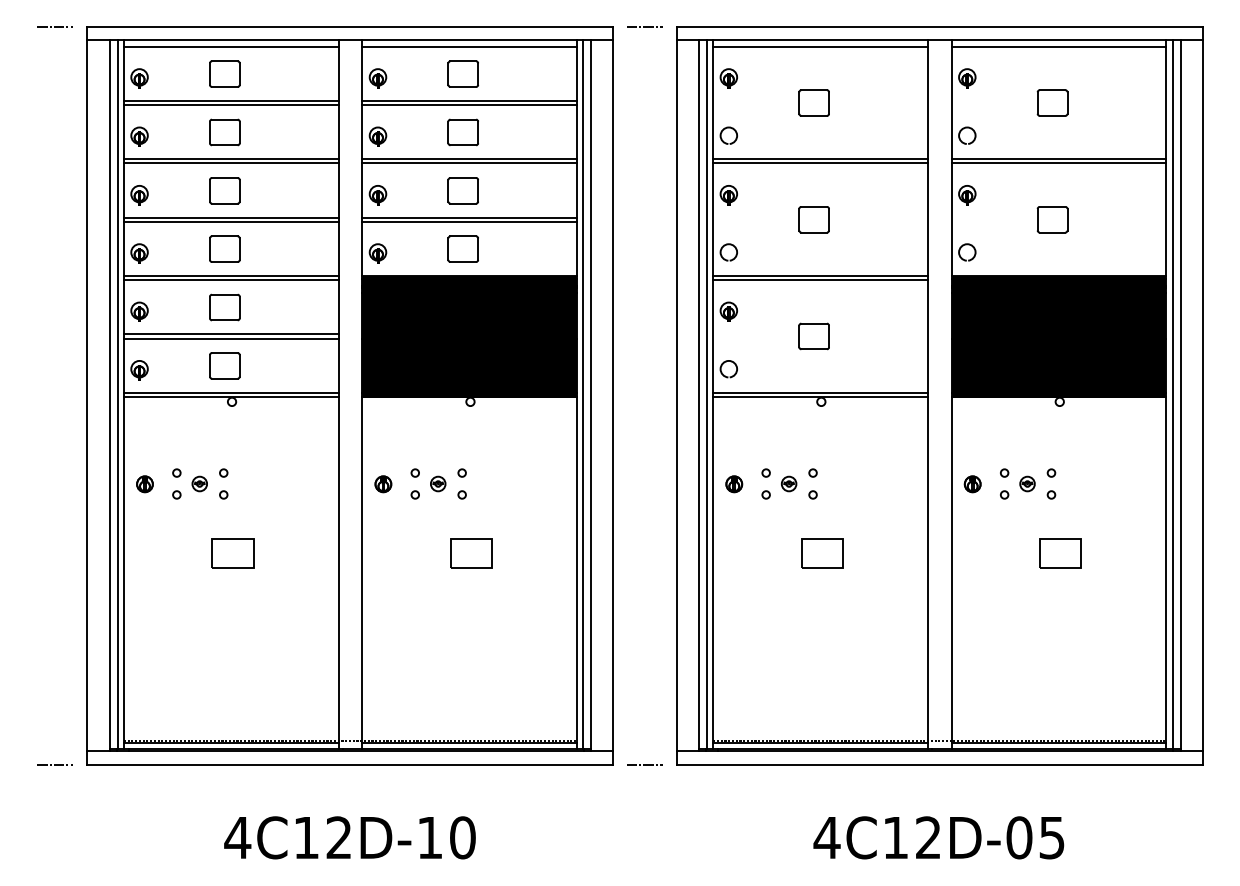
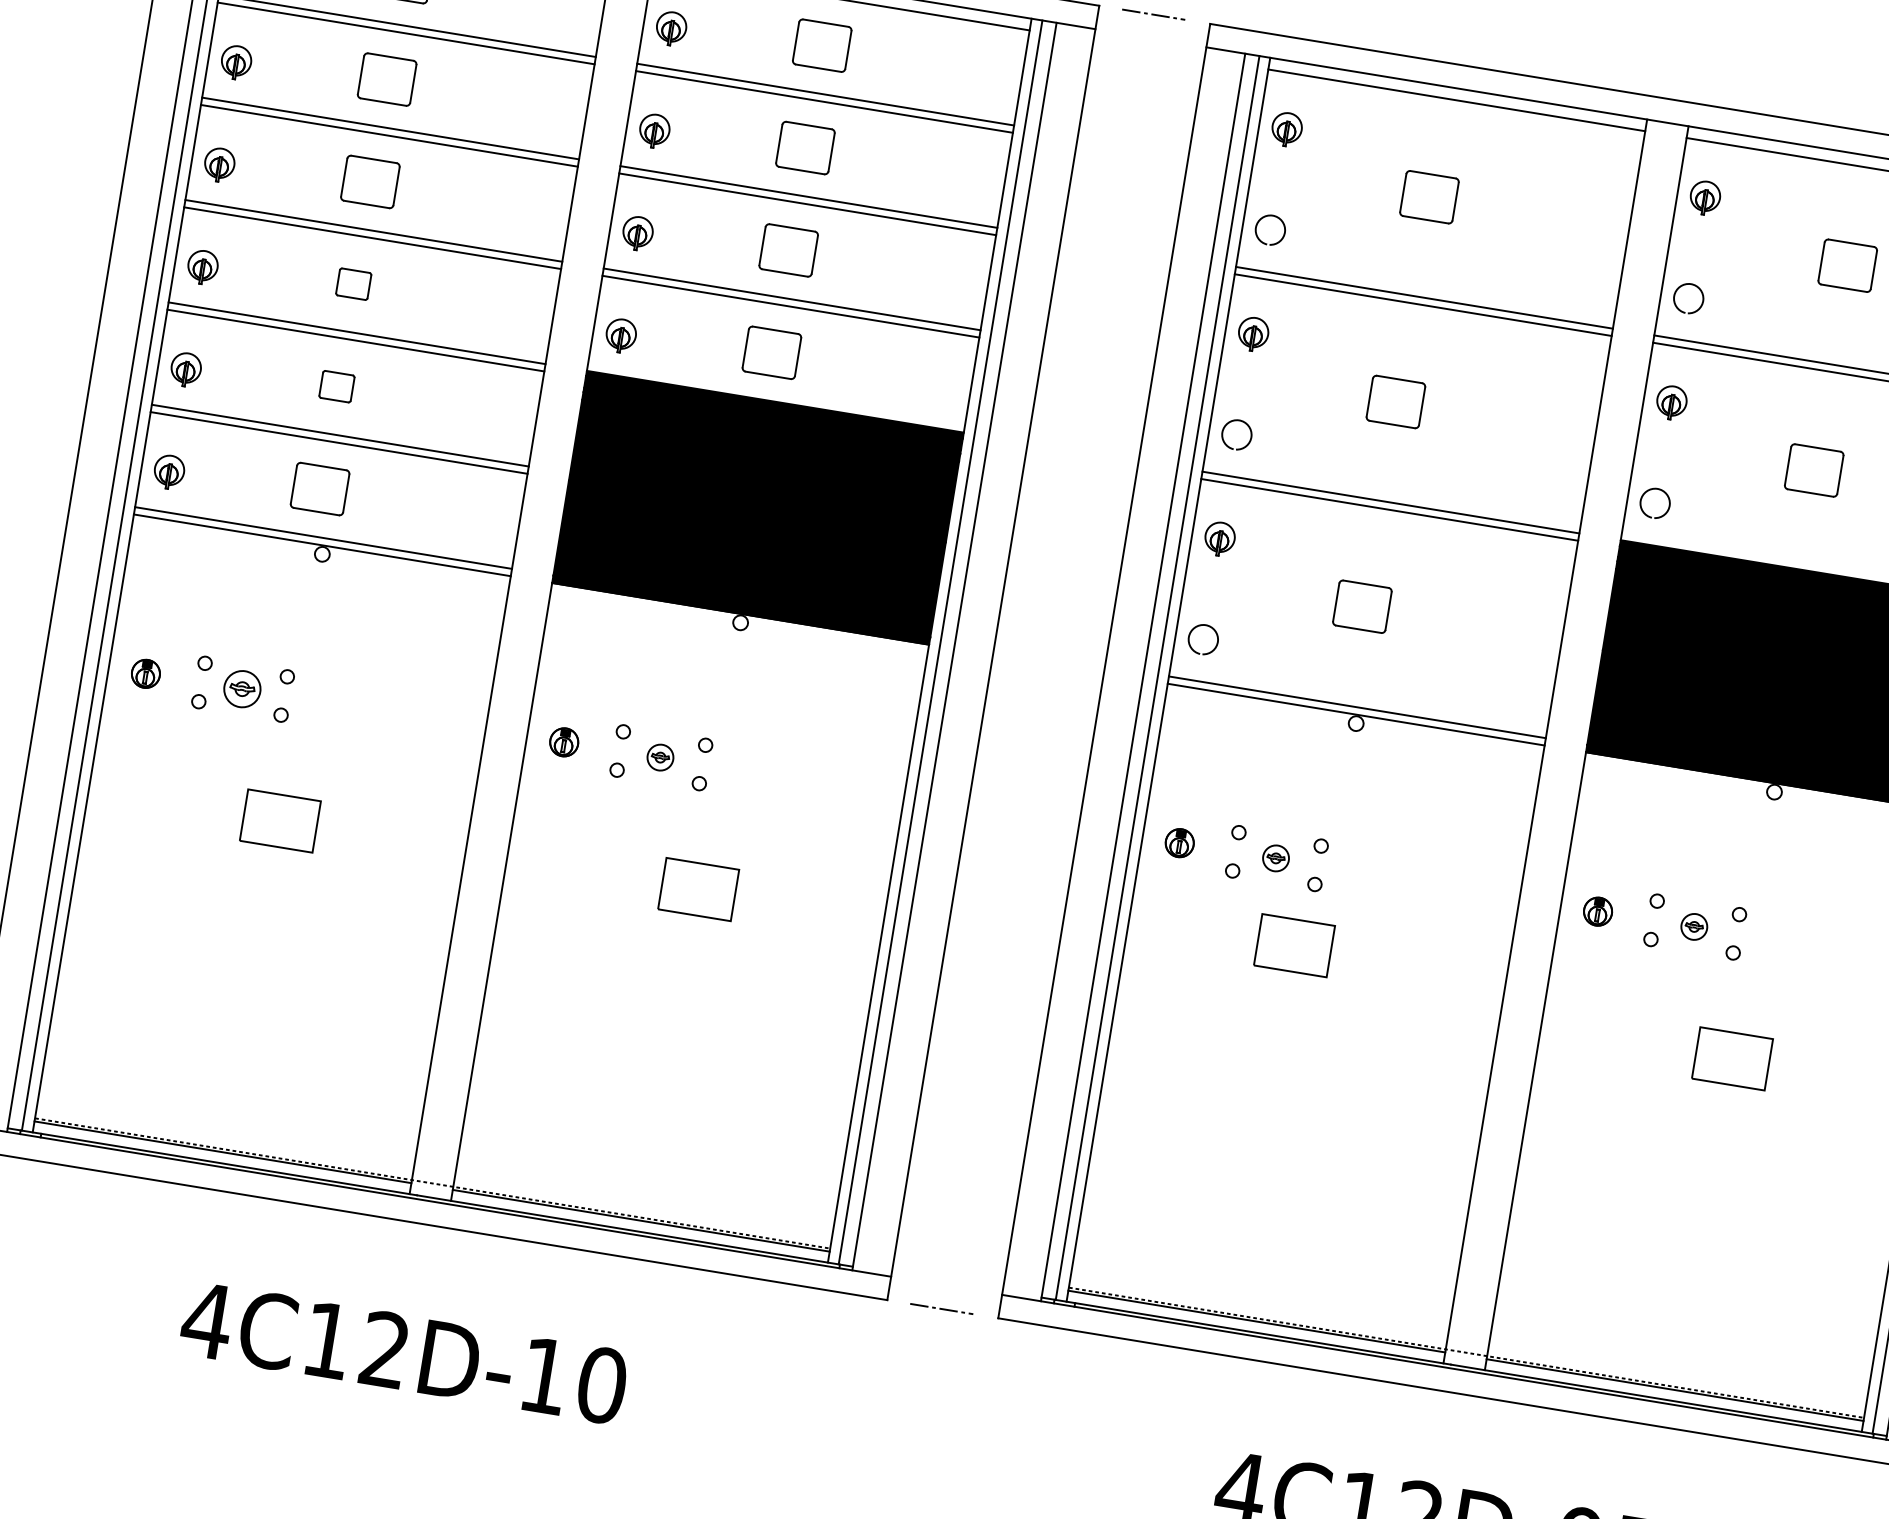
part: (224, 248) -> (353, 283), size x0.6
part: (224, 307) -> (336, 386), size x0.6
part: (199, 483) -> (241, 688), size x1.4
part: (822, 553) -> (1294, 945), moved

